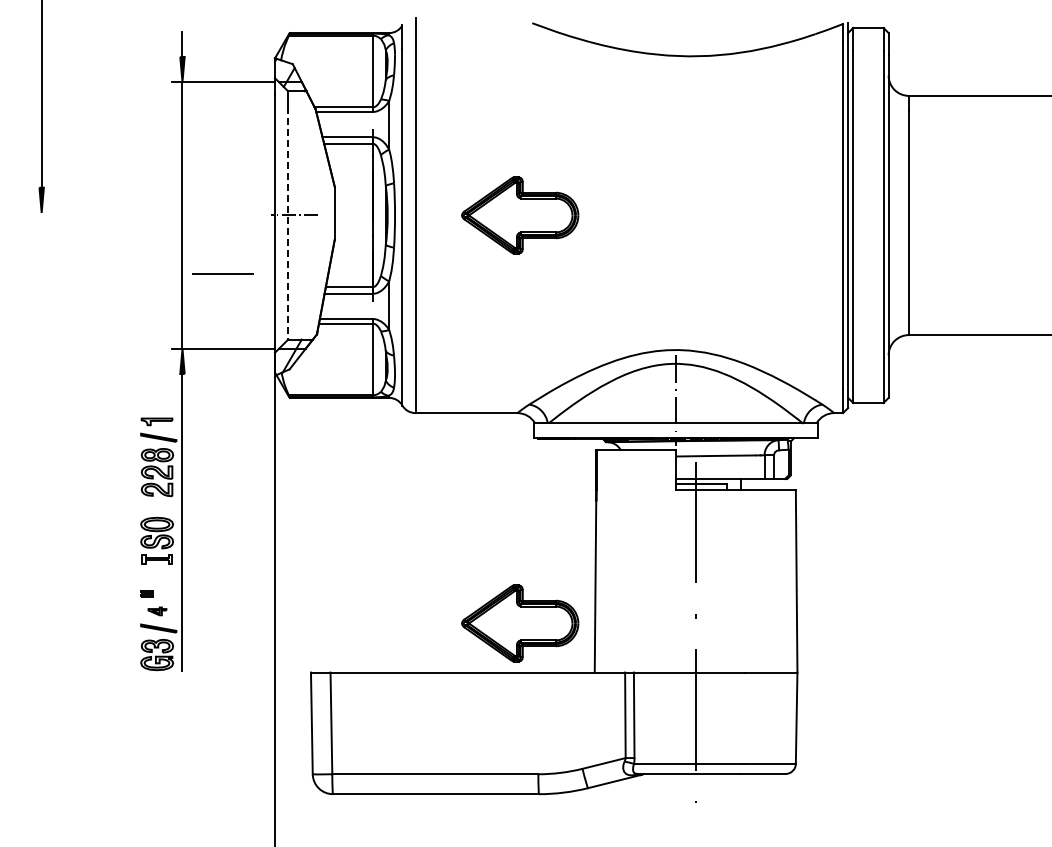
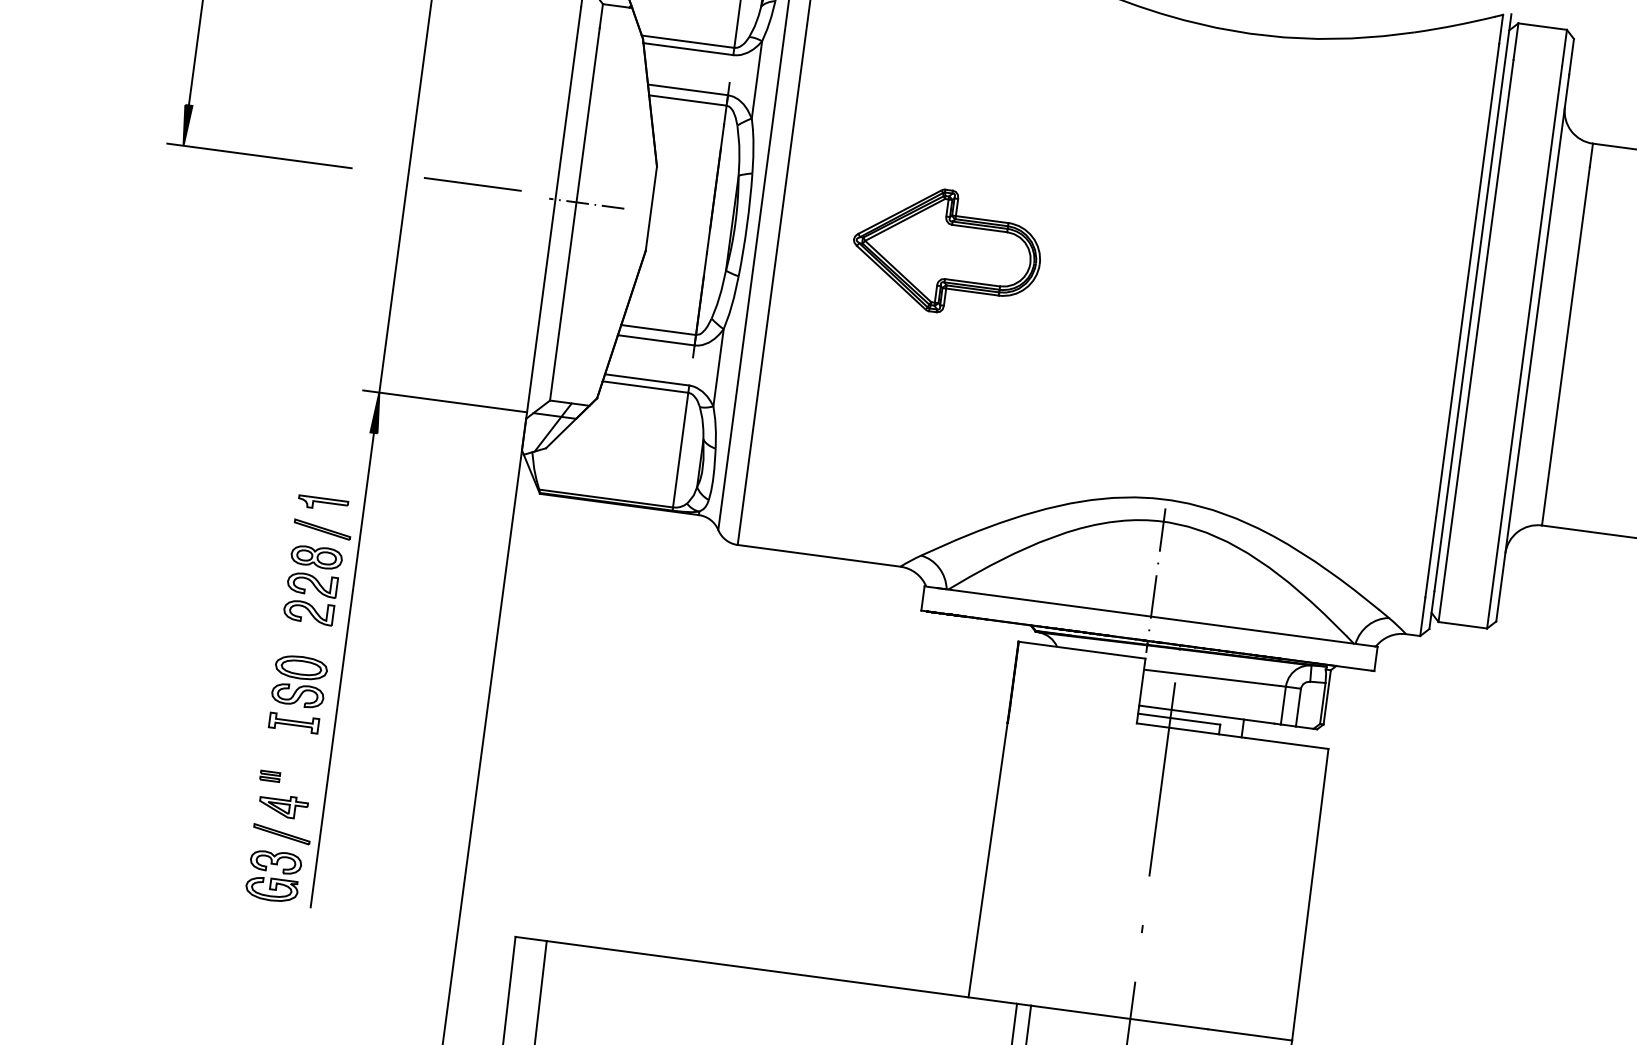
line: (89, 212) -> (259, 155), added
line: (288, 223) -> (575, 215), dashed -> solid
line: (222, 273) -> (472, 183), moved
part: (157, 611) -> (283, 806), size x1.67
part: (520, 623) -> (860, 903), removed

